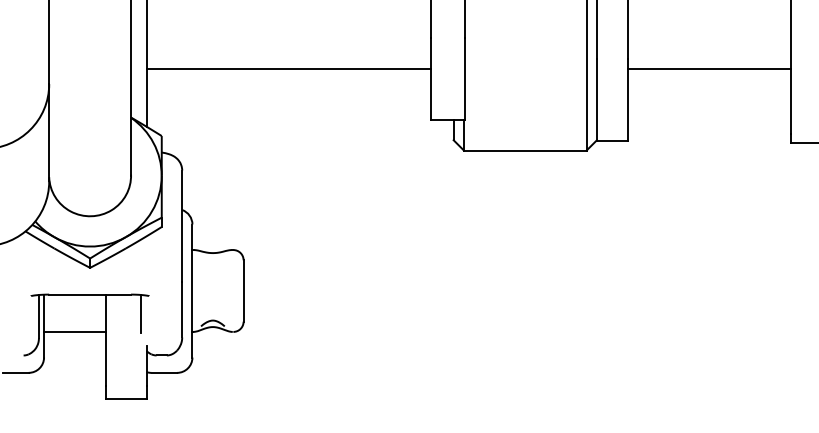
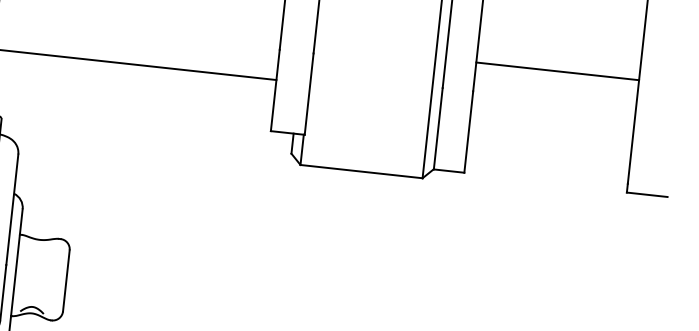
line: (709, 68) -> (557, 71), moved

